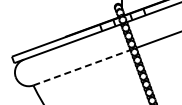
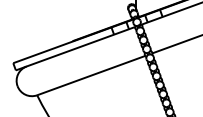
line: (81, 67) -> (90, 75), dashed -> solid

